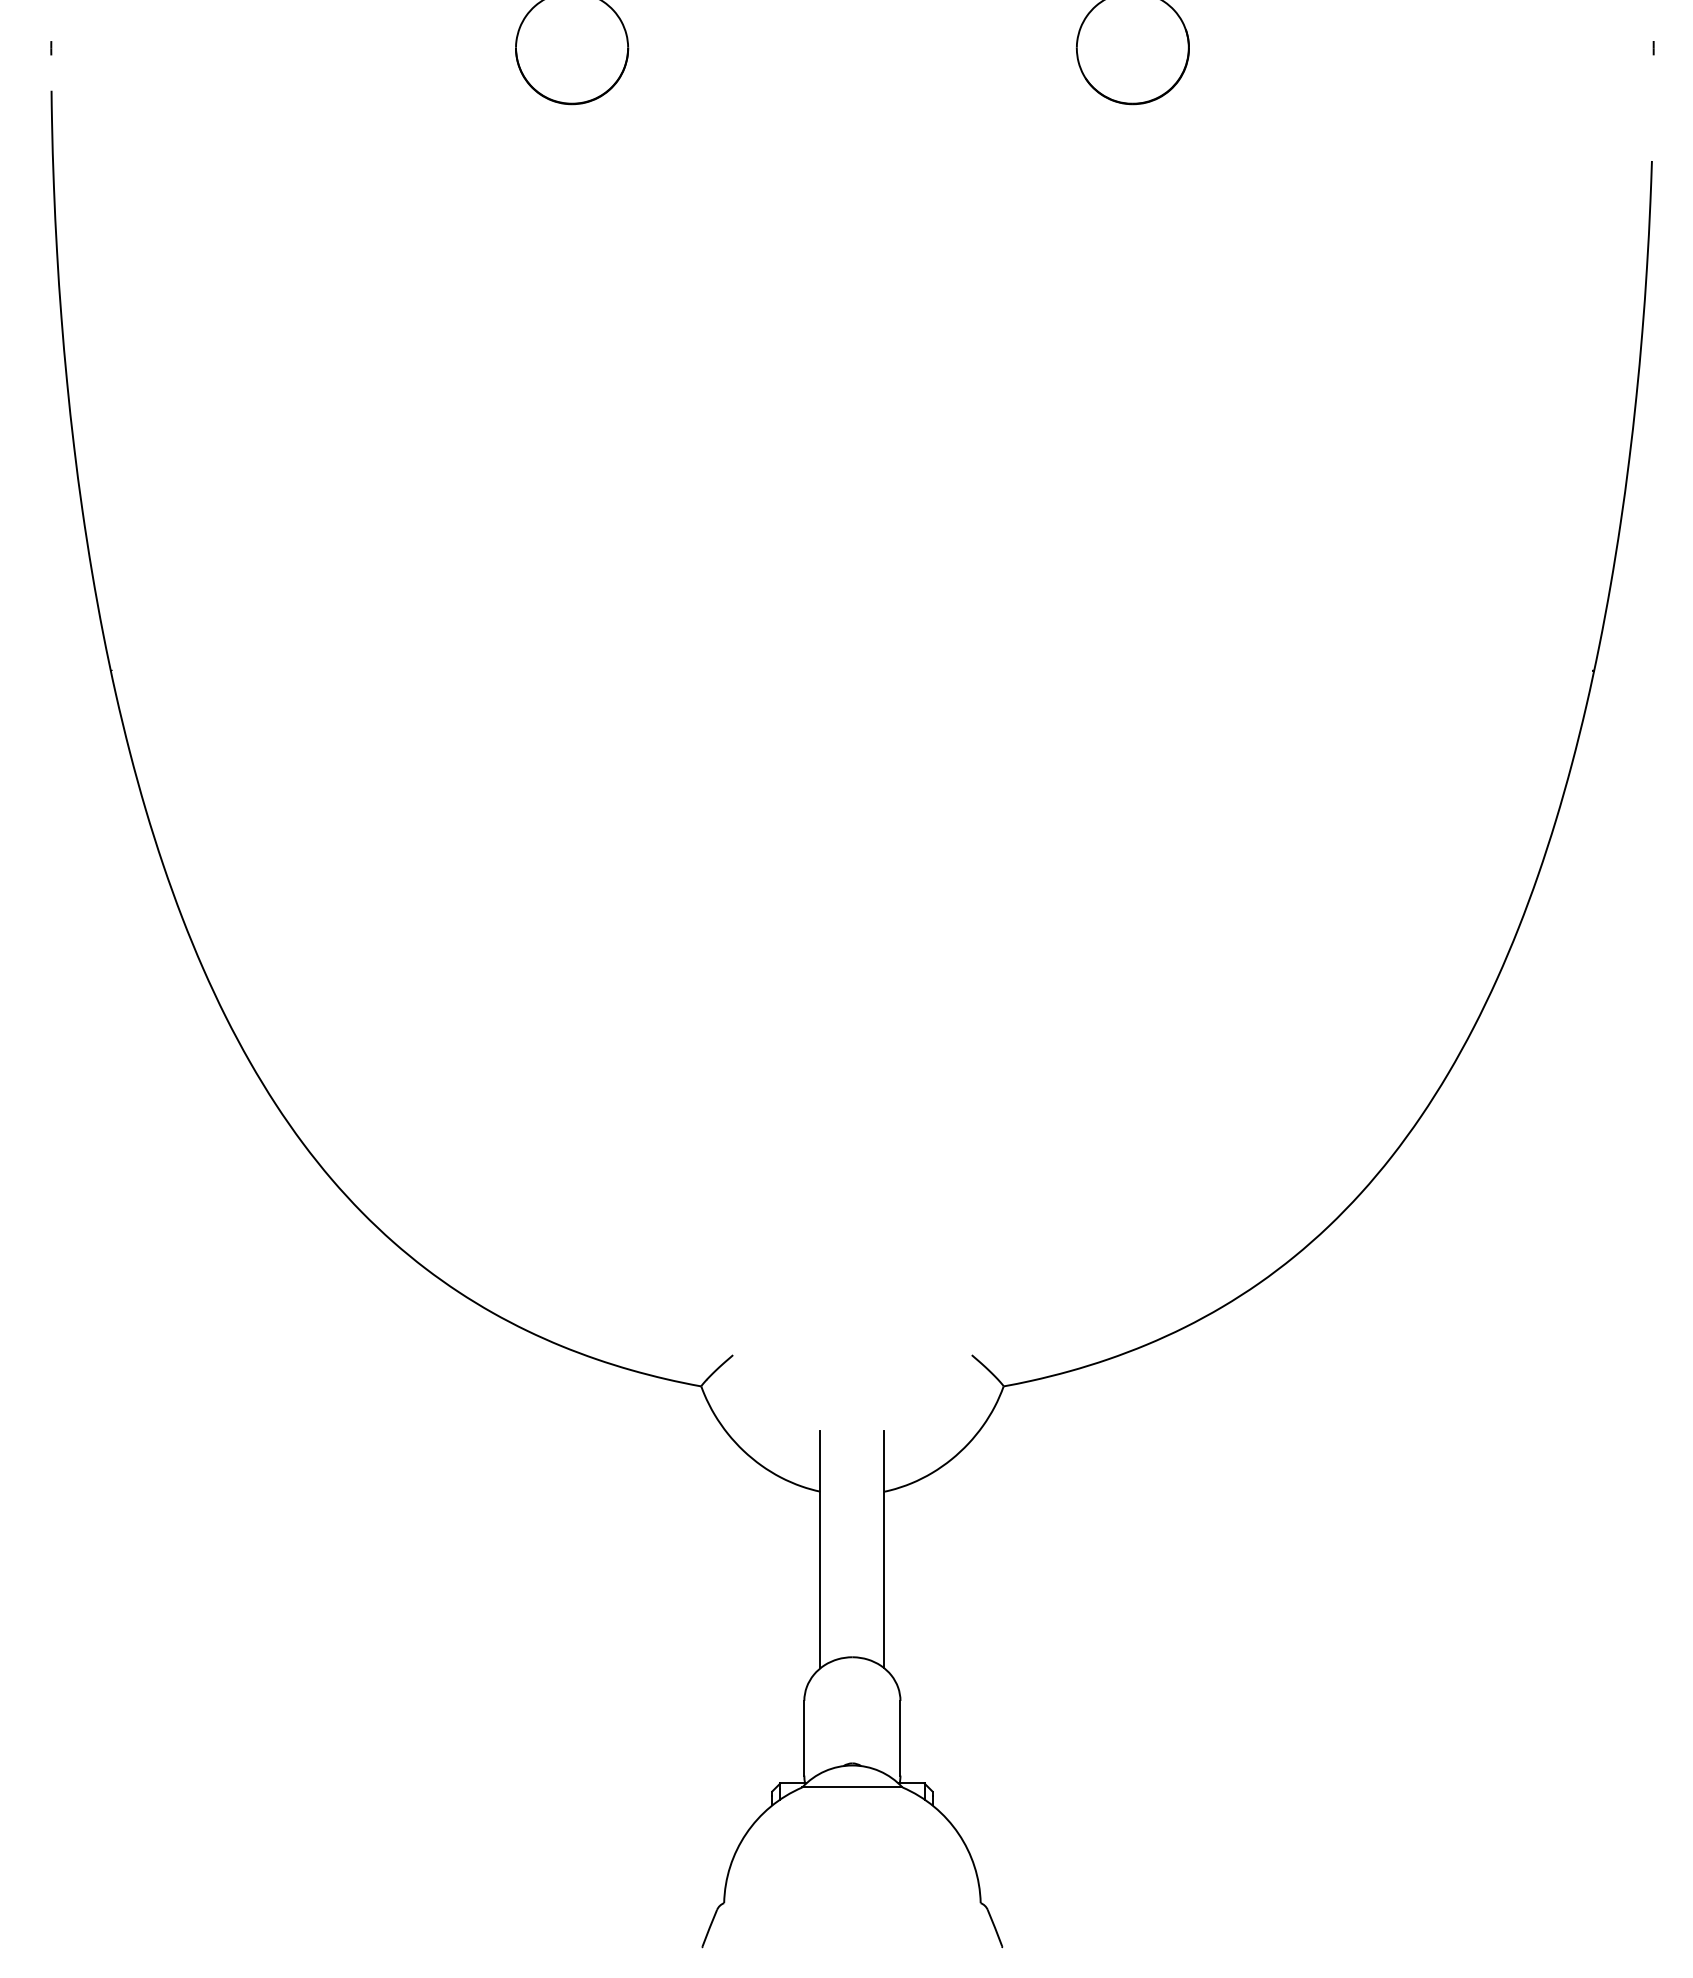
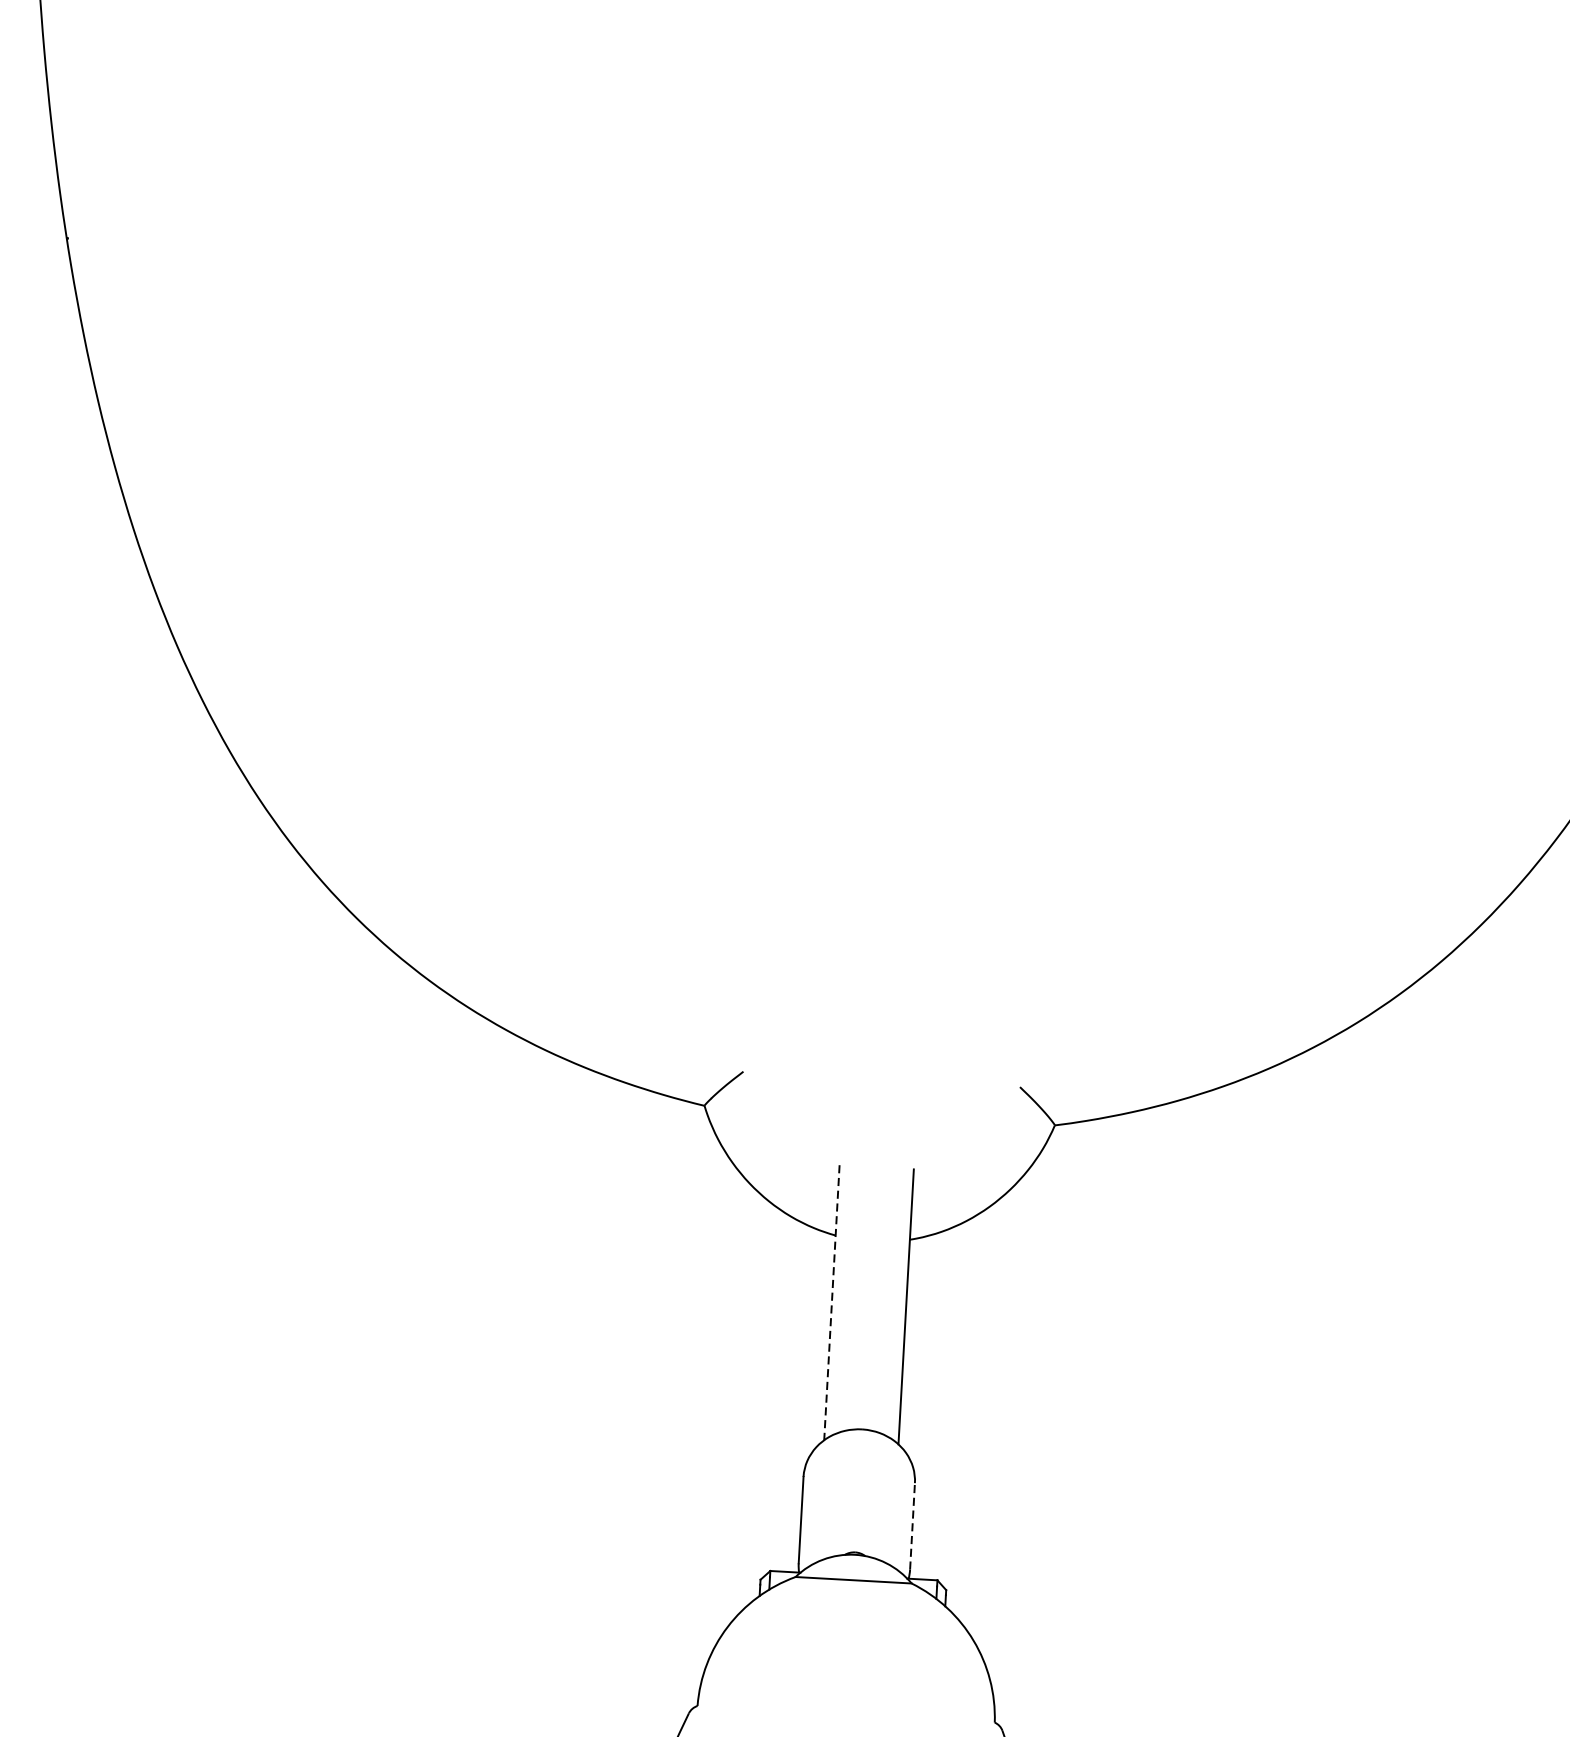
line: (820, 1549) -> (832, 1302), solid -> dashed
line: (900, 1737) -> (912, 1525), solid -> dashed

